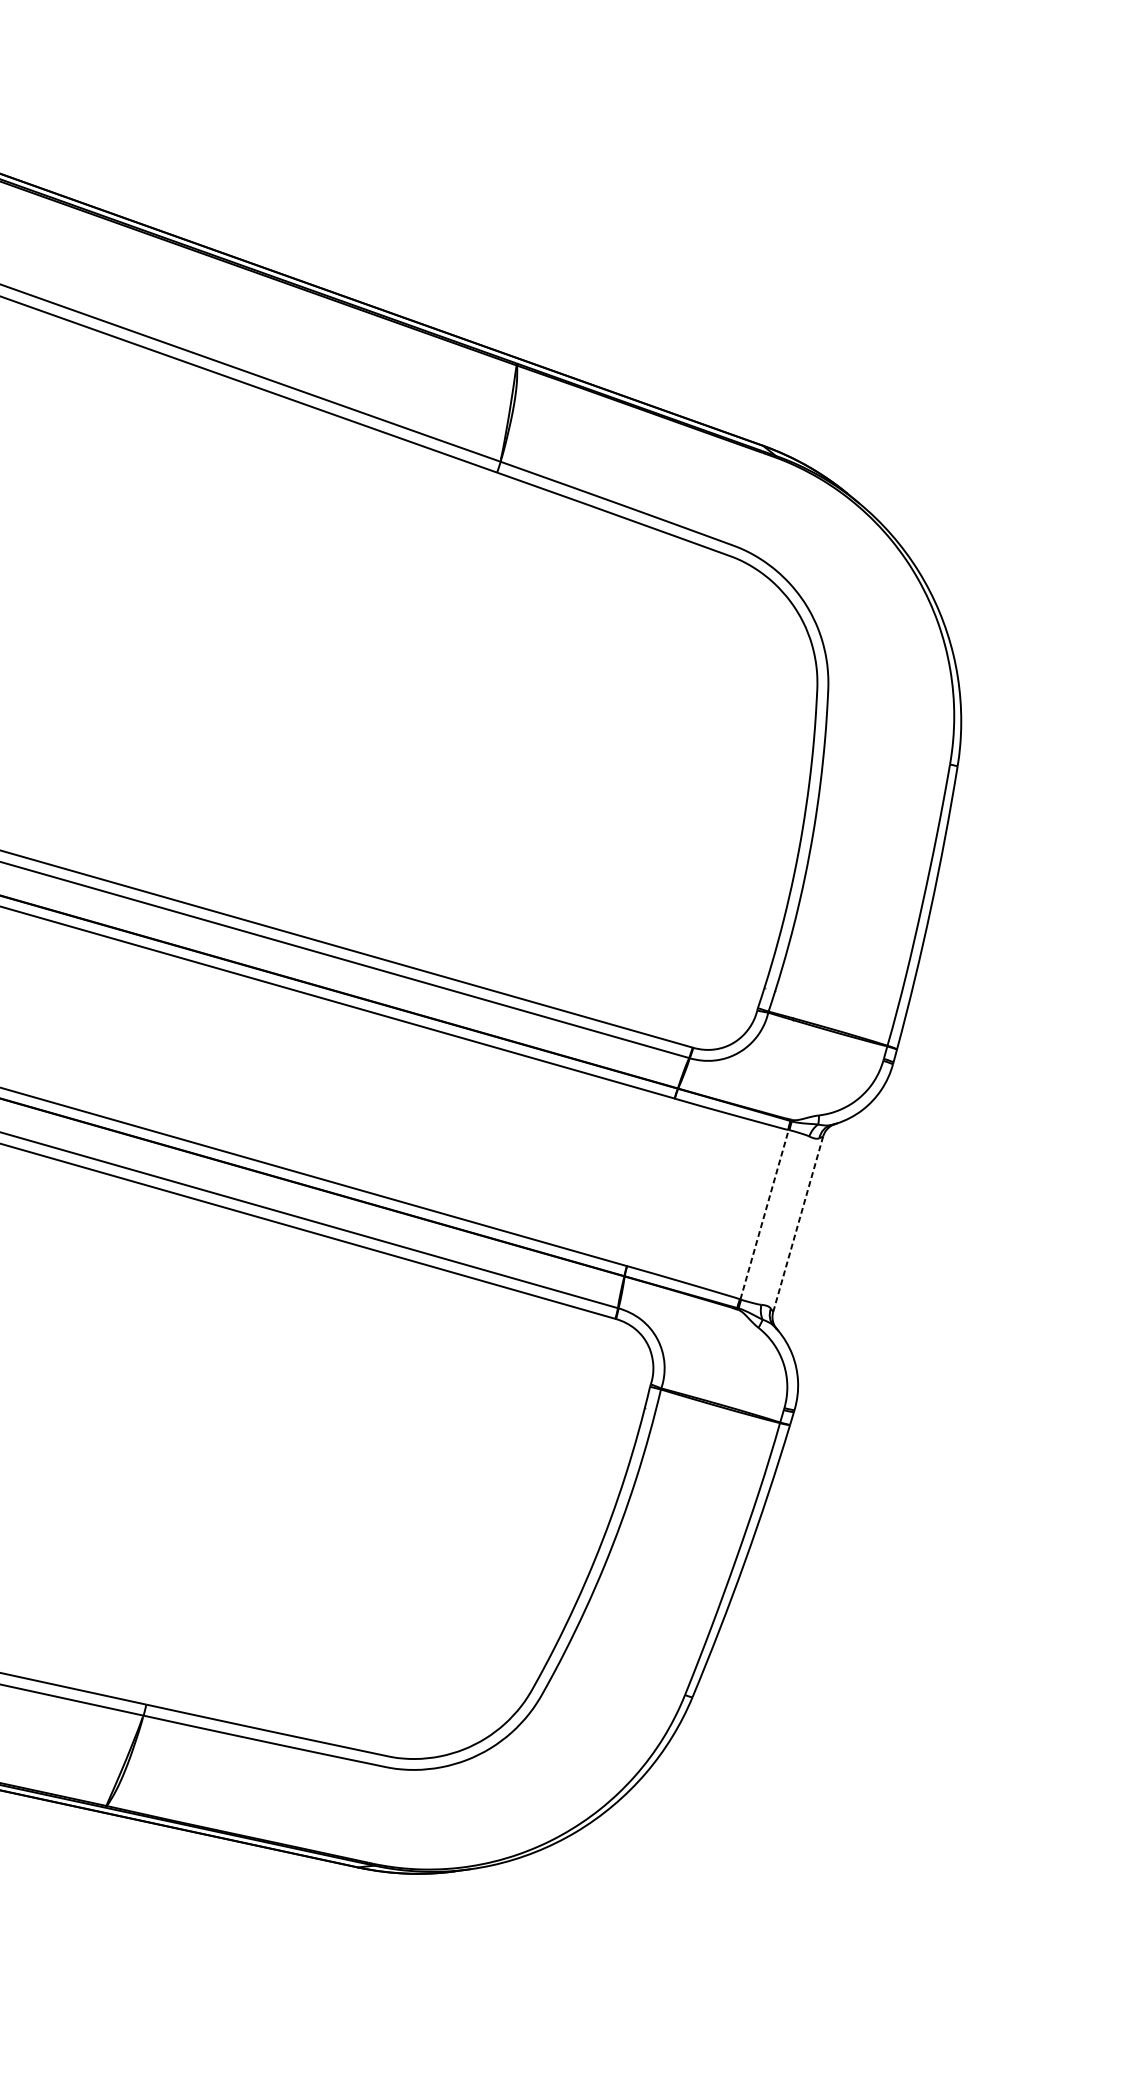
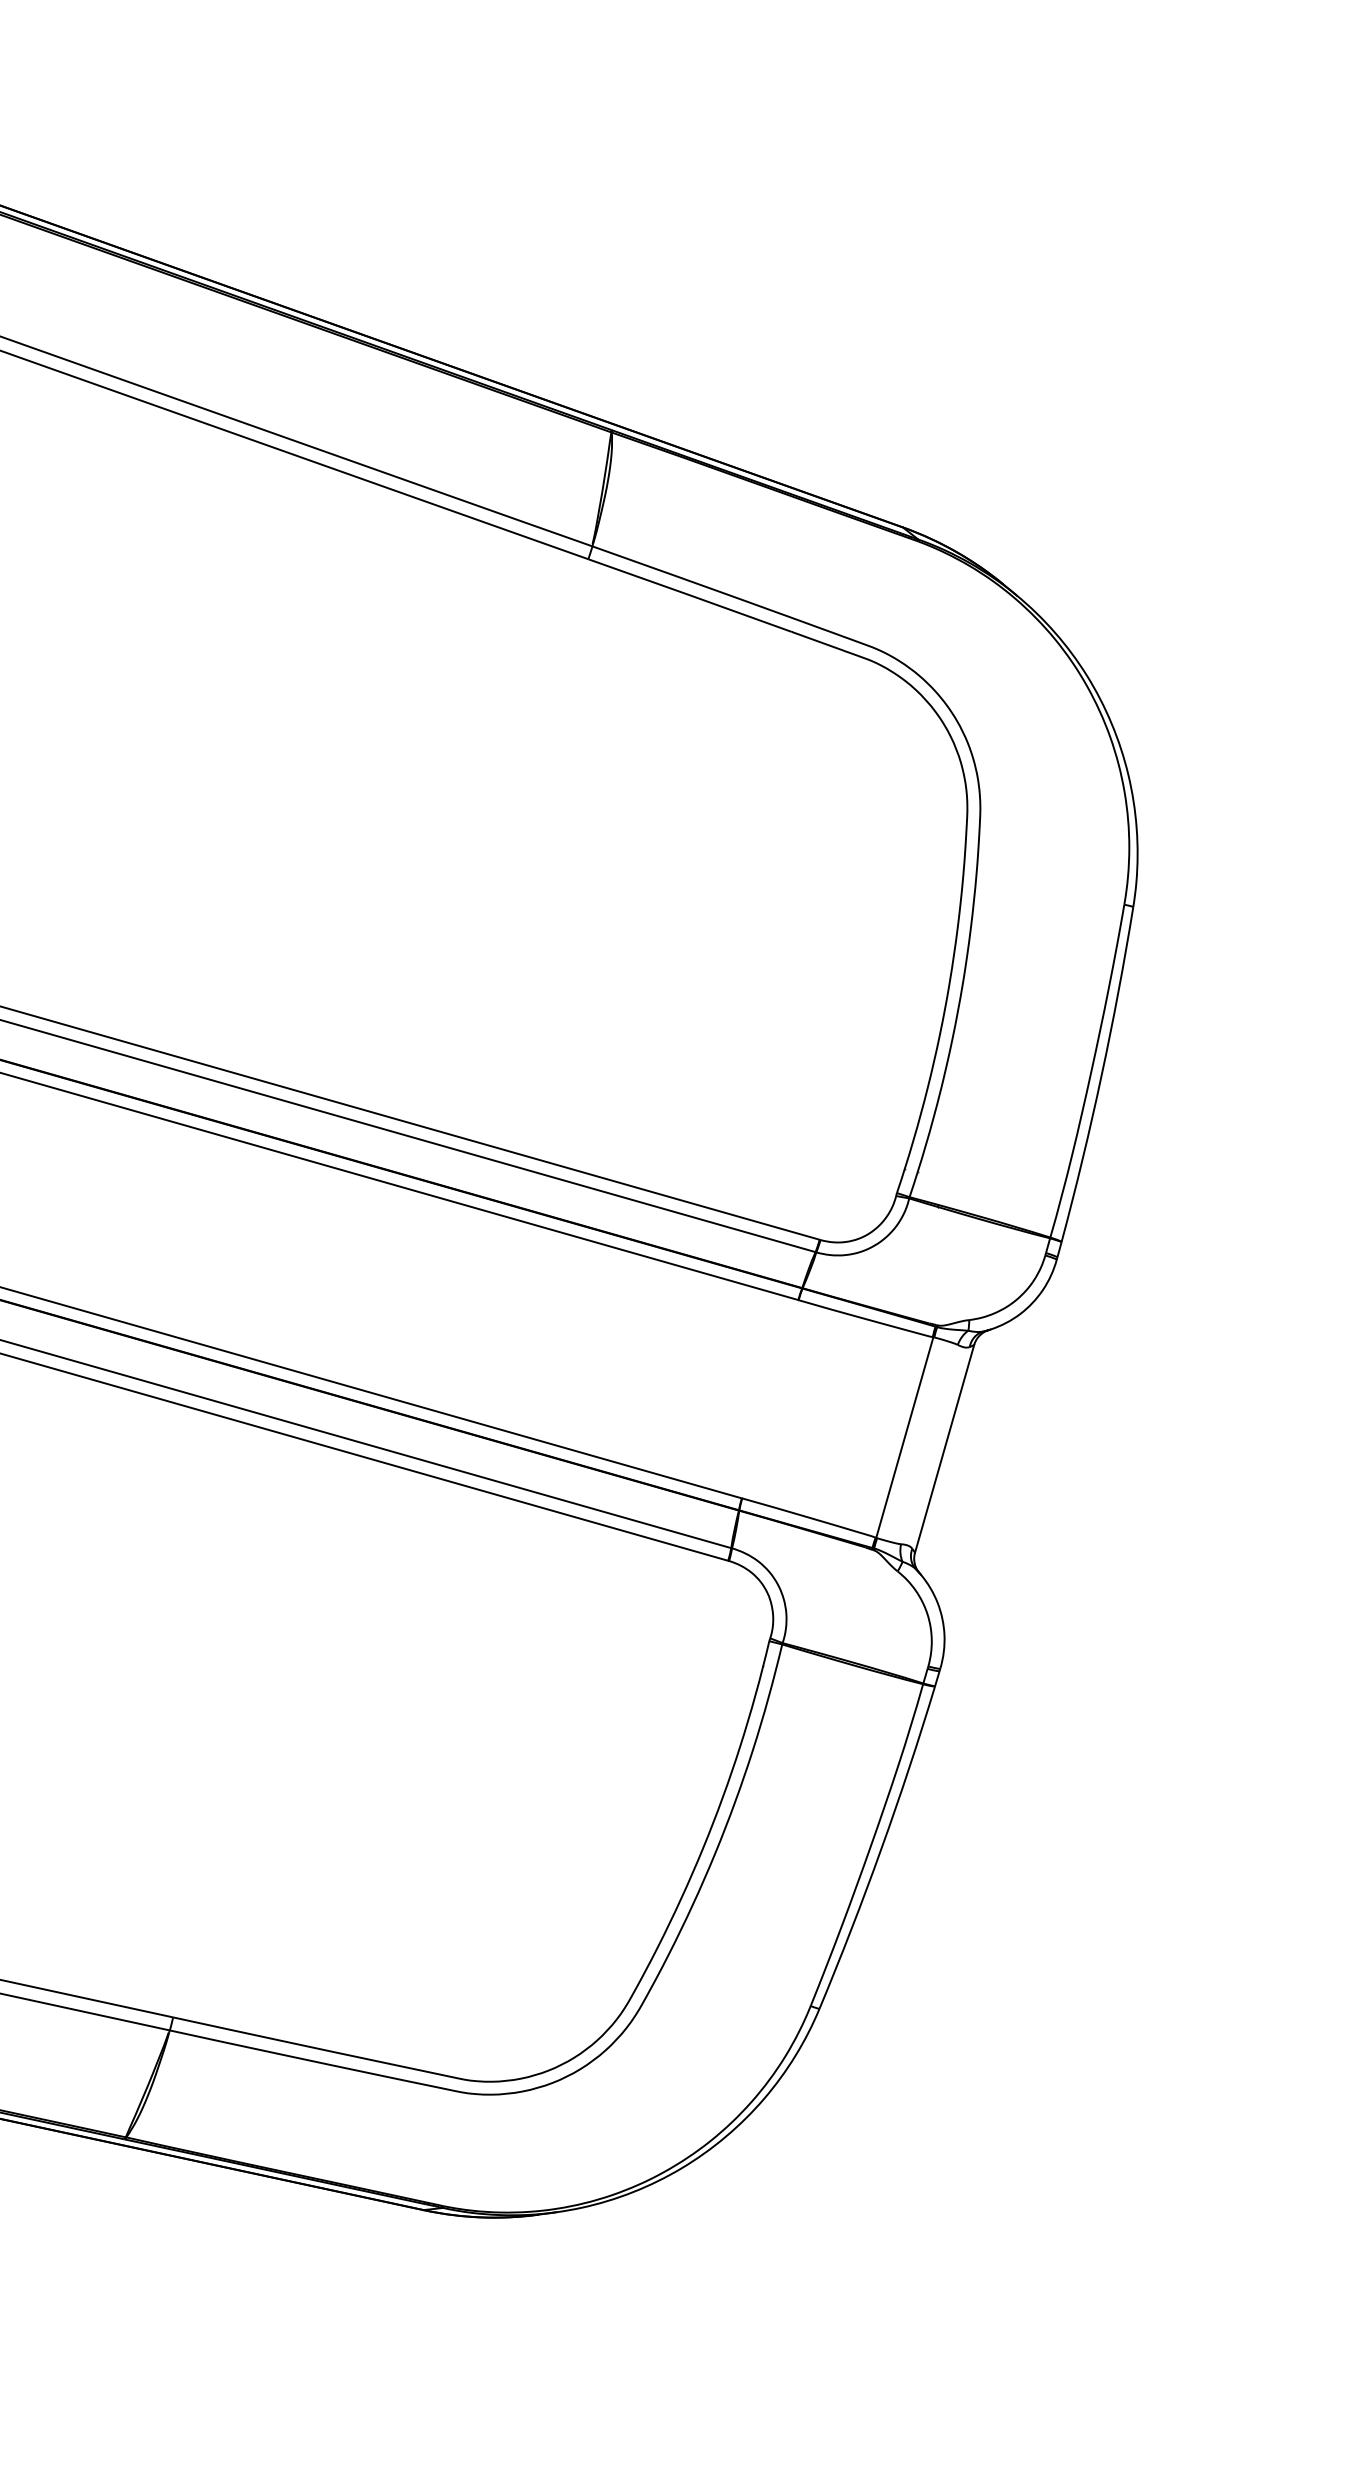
line: (764, 1214) -> (904, 1437), dashed -> solid
line: (798, 1224) -> (944, 1449), dashed -> solid

